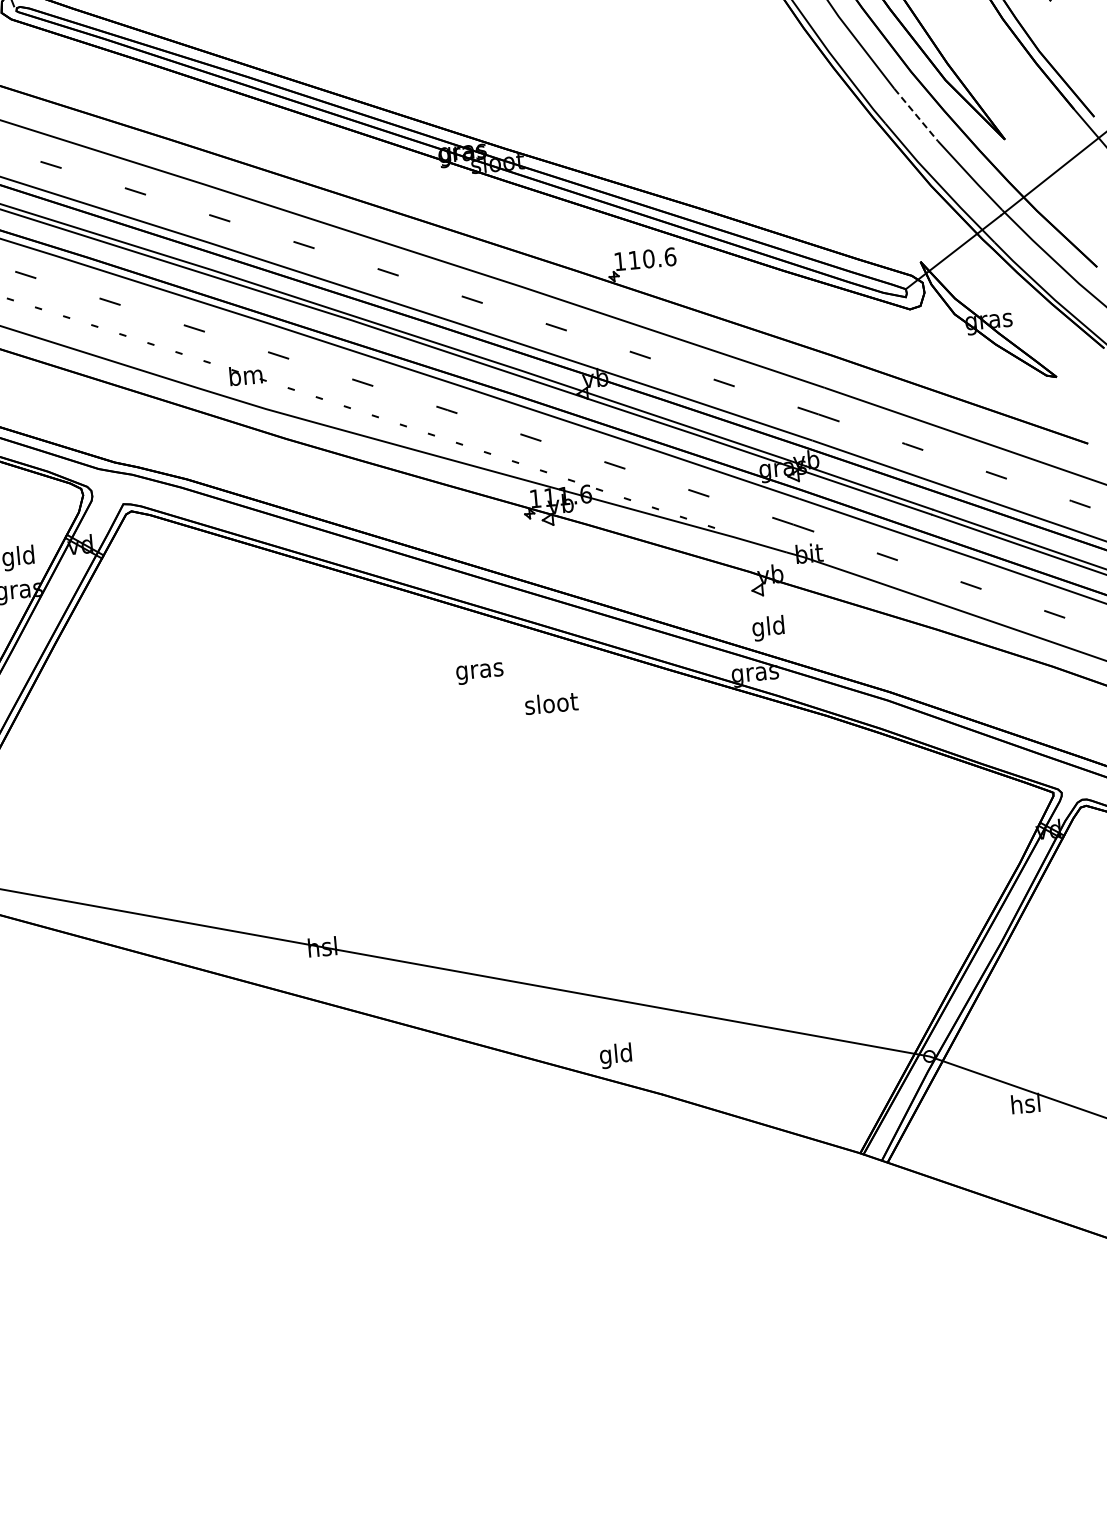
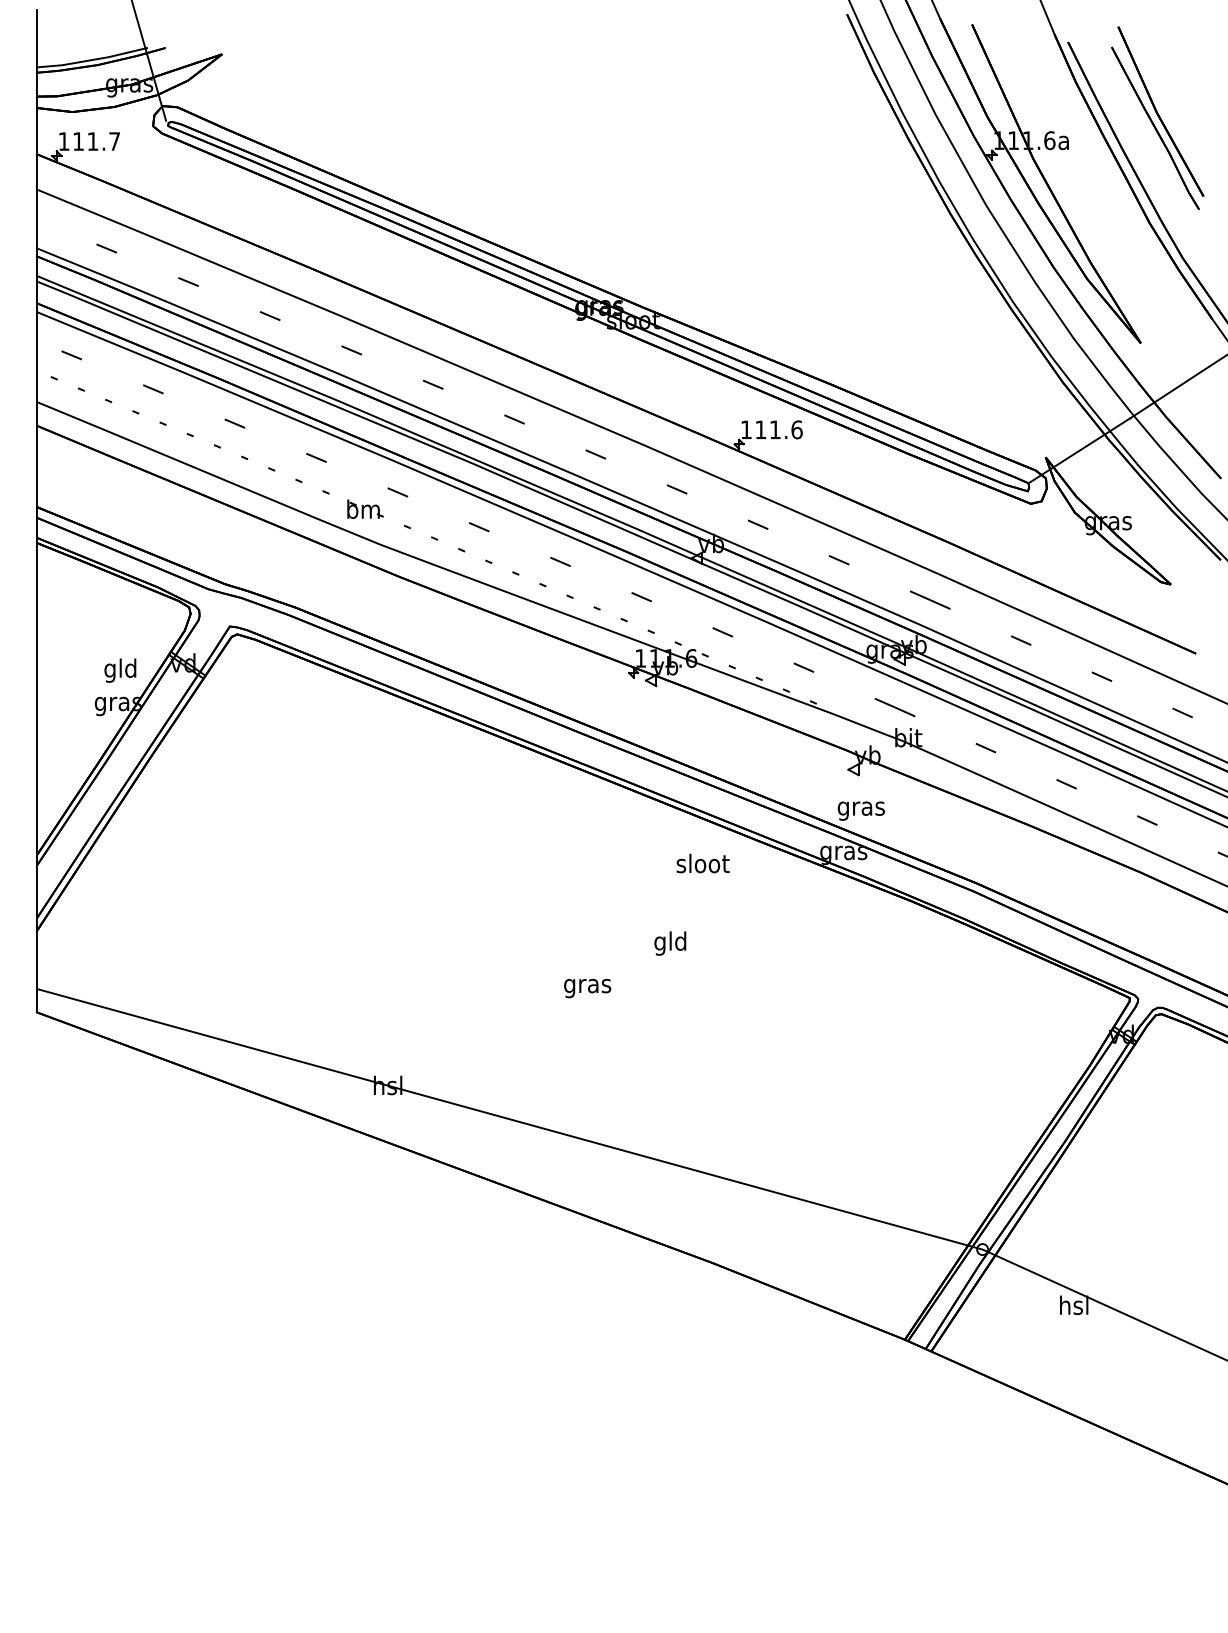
line: (916, 114) -> (1054, 310), dashed -> solid
text: (648, 258) -> (775, 429), 110.6 -> 111.6
text: (767, 628) -> (860, 808), gld -> gras
text: (479, 673) -> (587, 988), moved
text: (550, 703) -> (702, 863), moved
text: (616, 1055) -> (670, 943), moved

